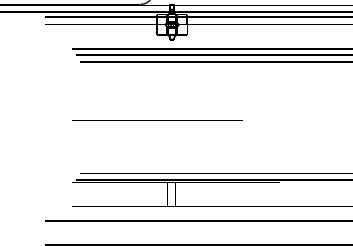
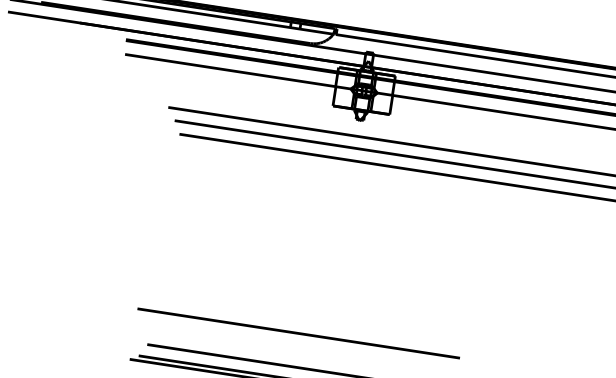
line: (157, 120) -> (298, 333), moved

